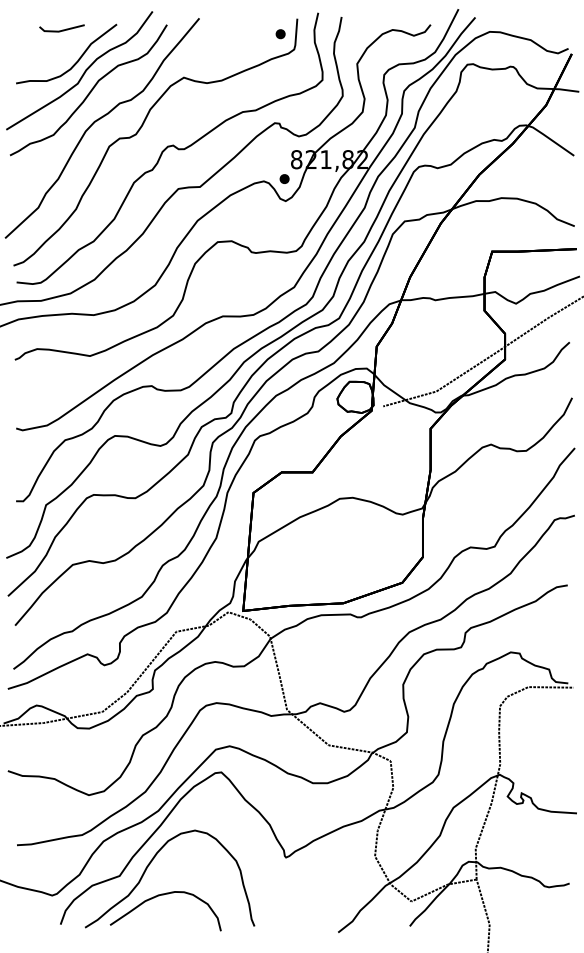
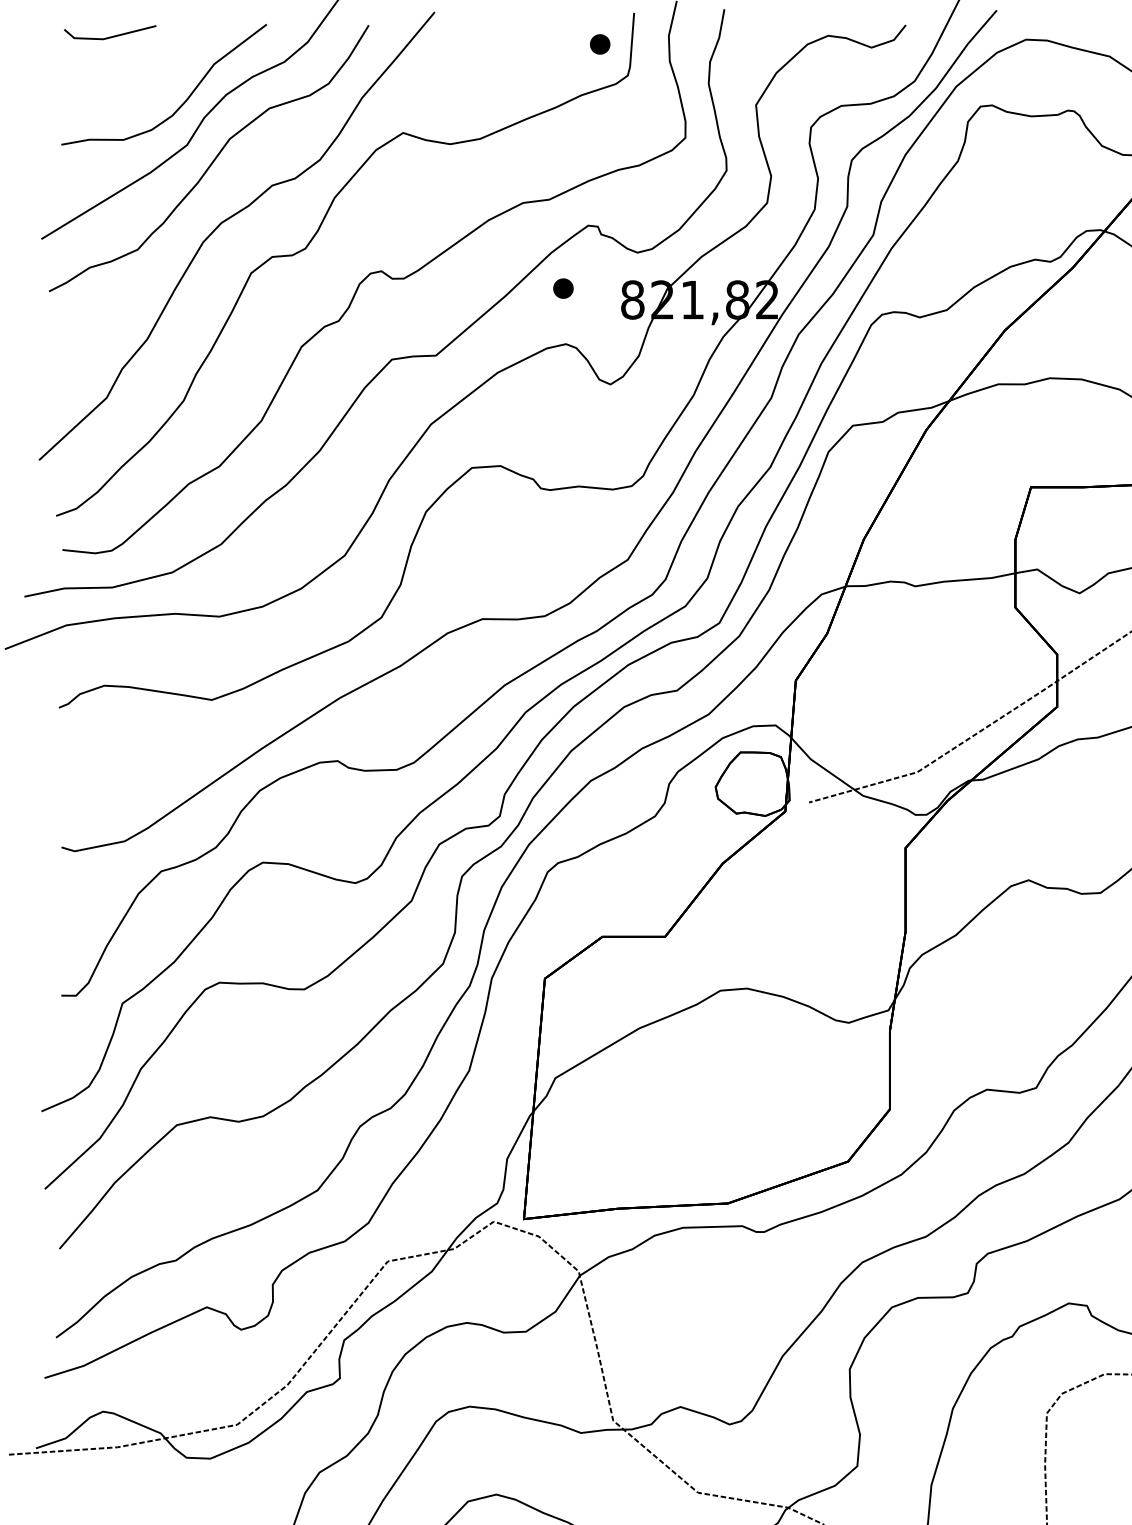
part: (61, 28) -> (109, 32), moved
part: (284, 178) -> (563, 287), moved

